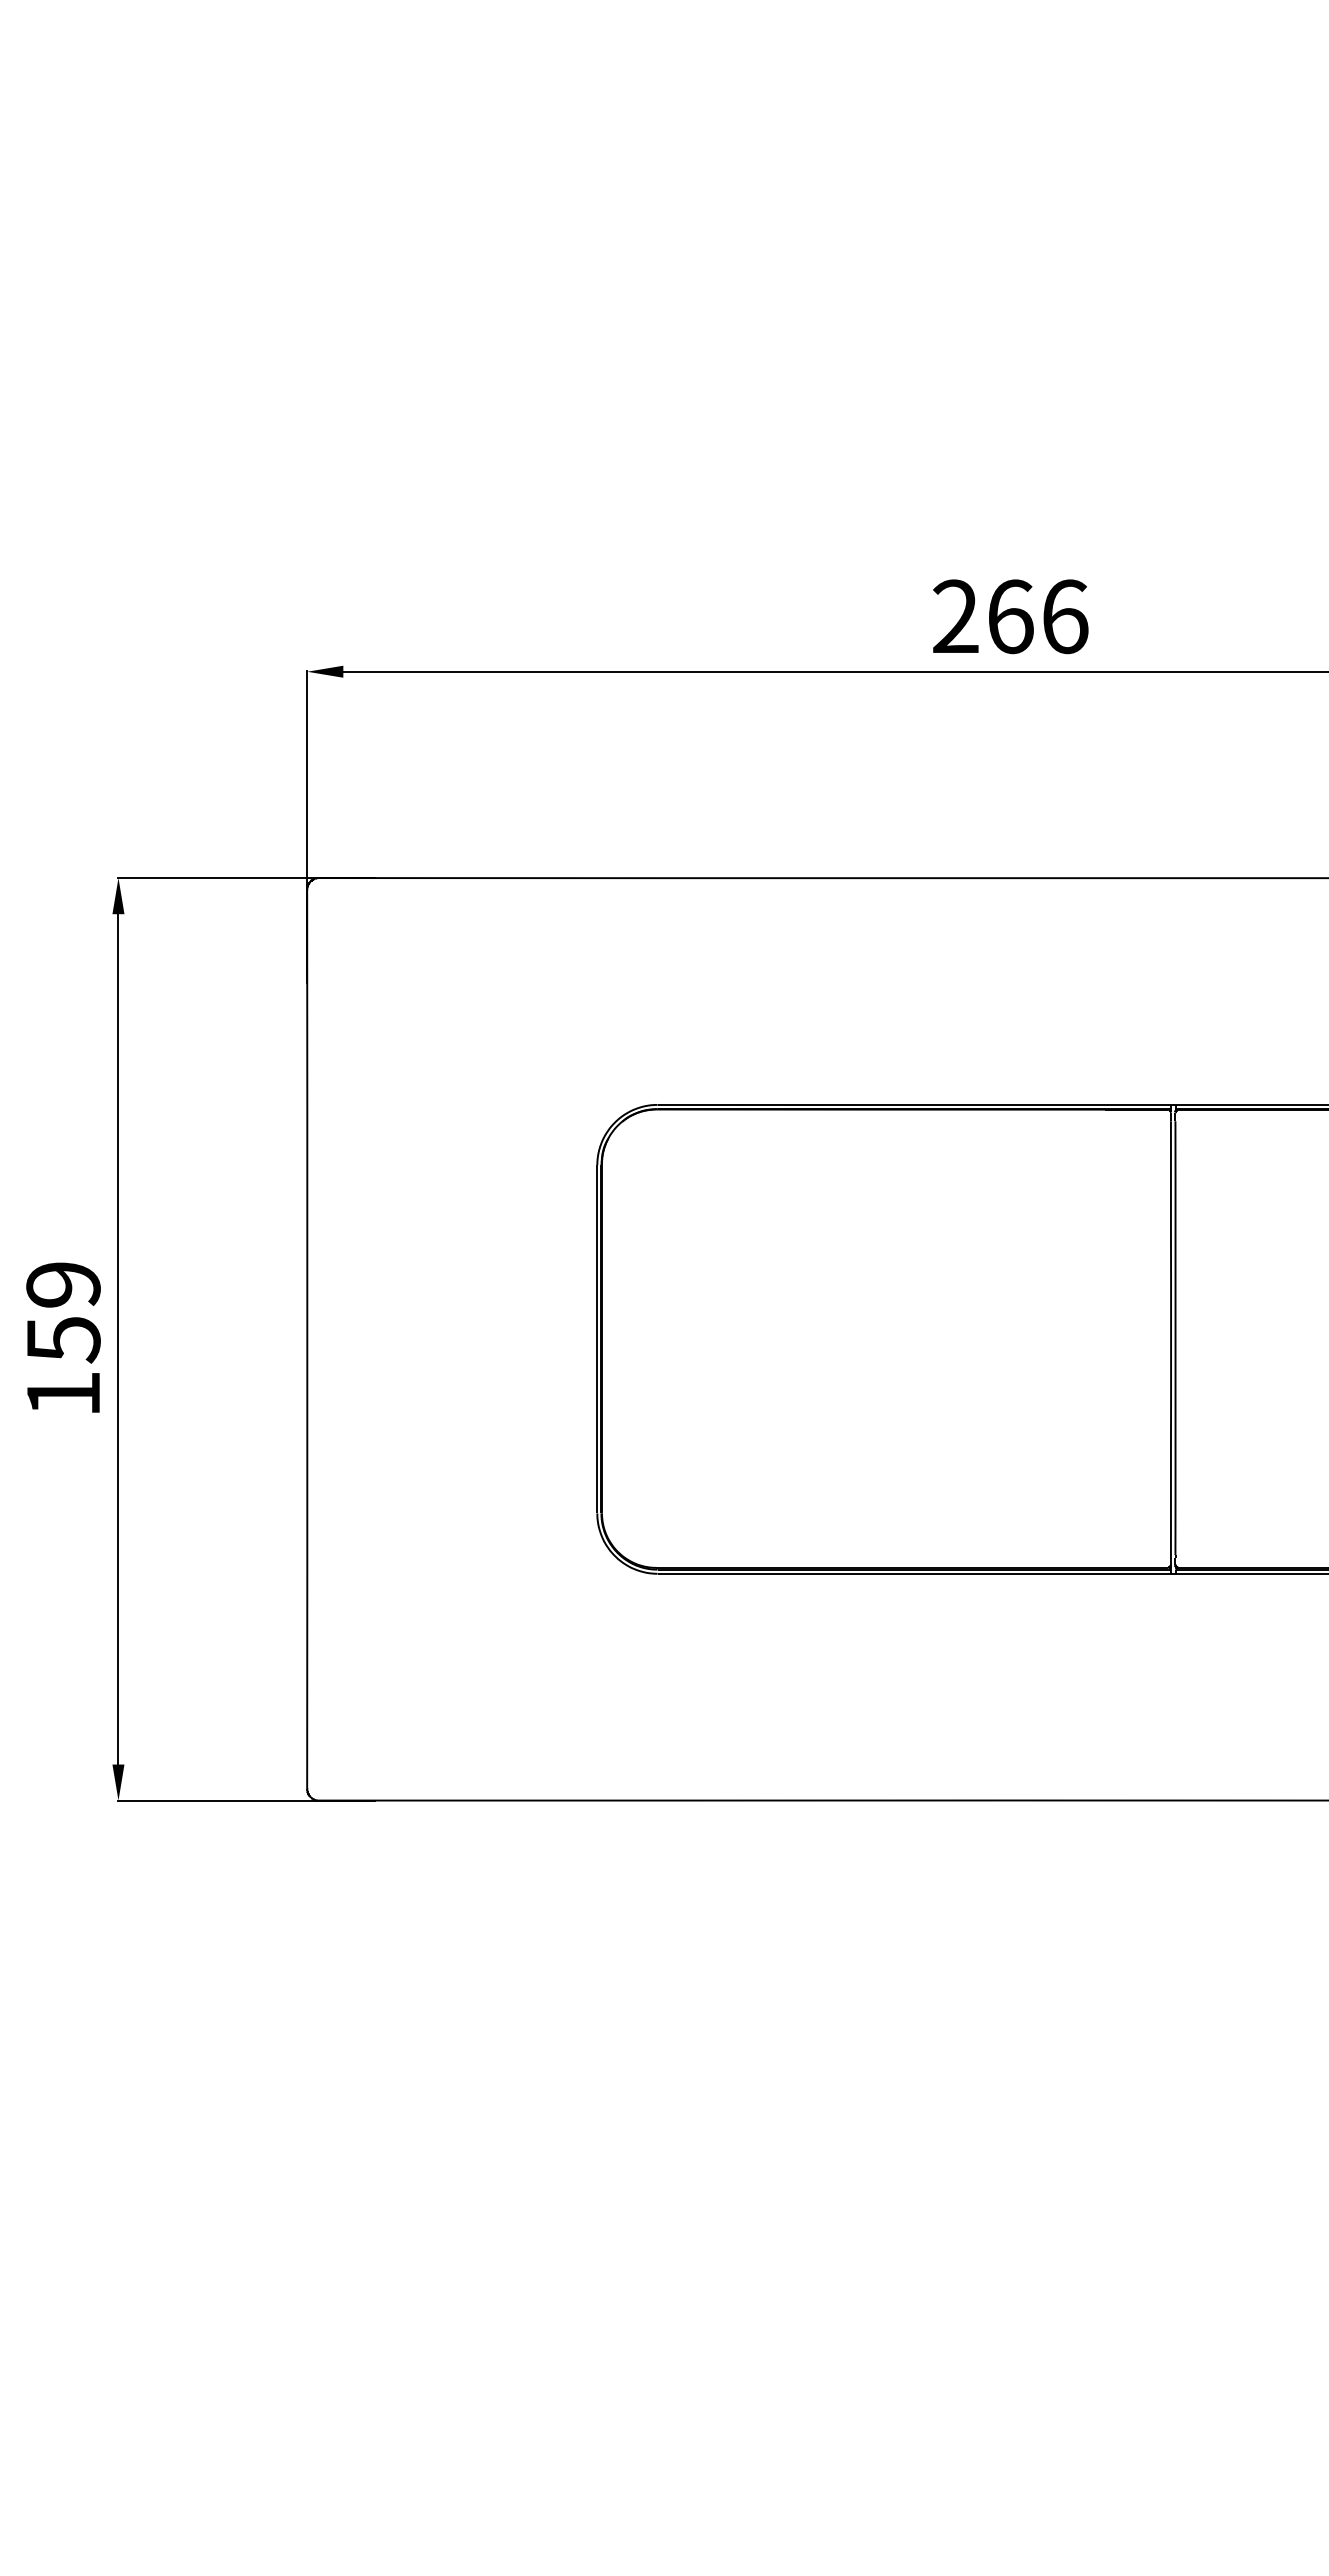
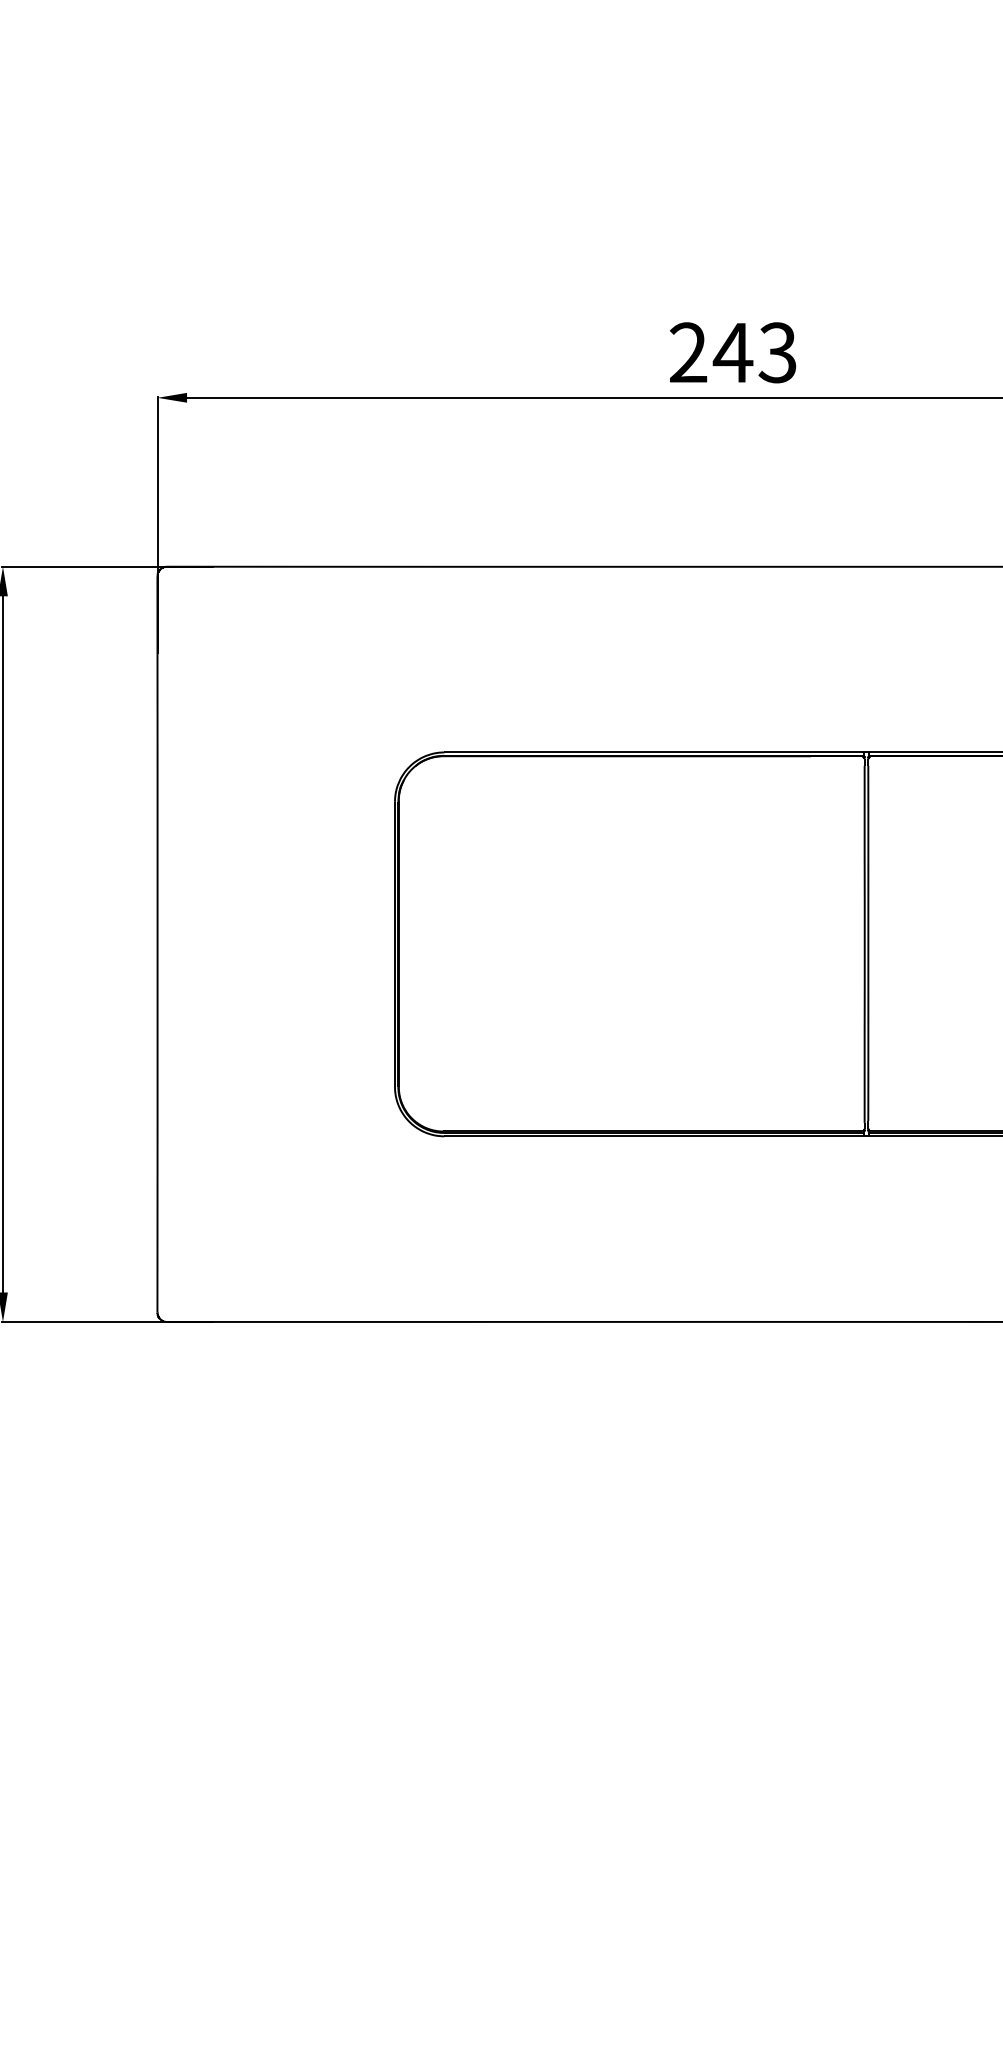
text: (1036, 616) -> (754, 352), 266 -> 243

